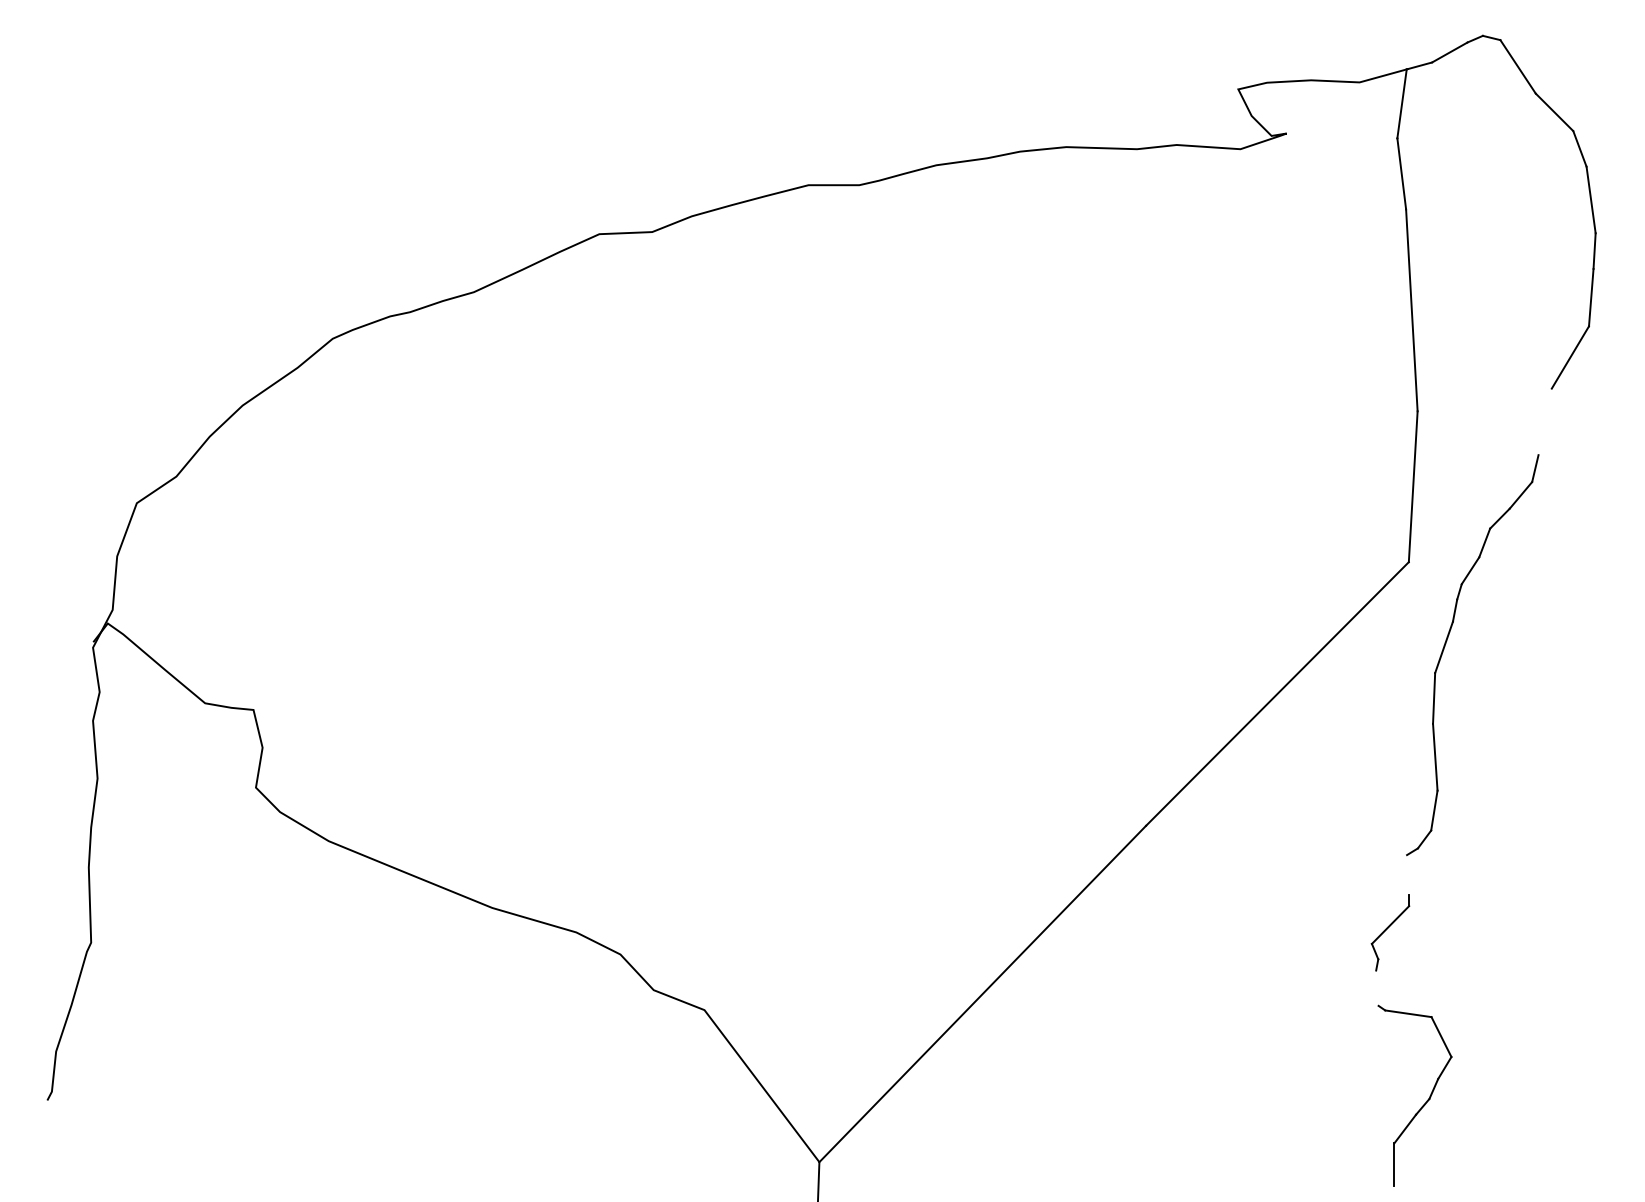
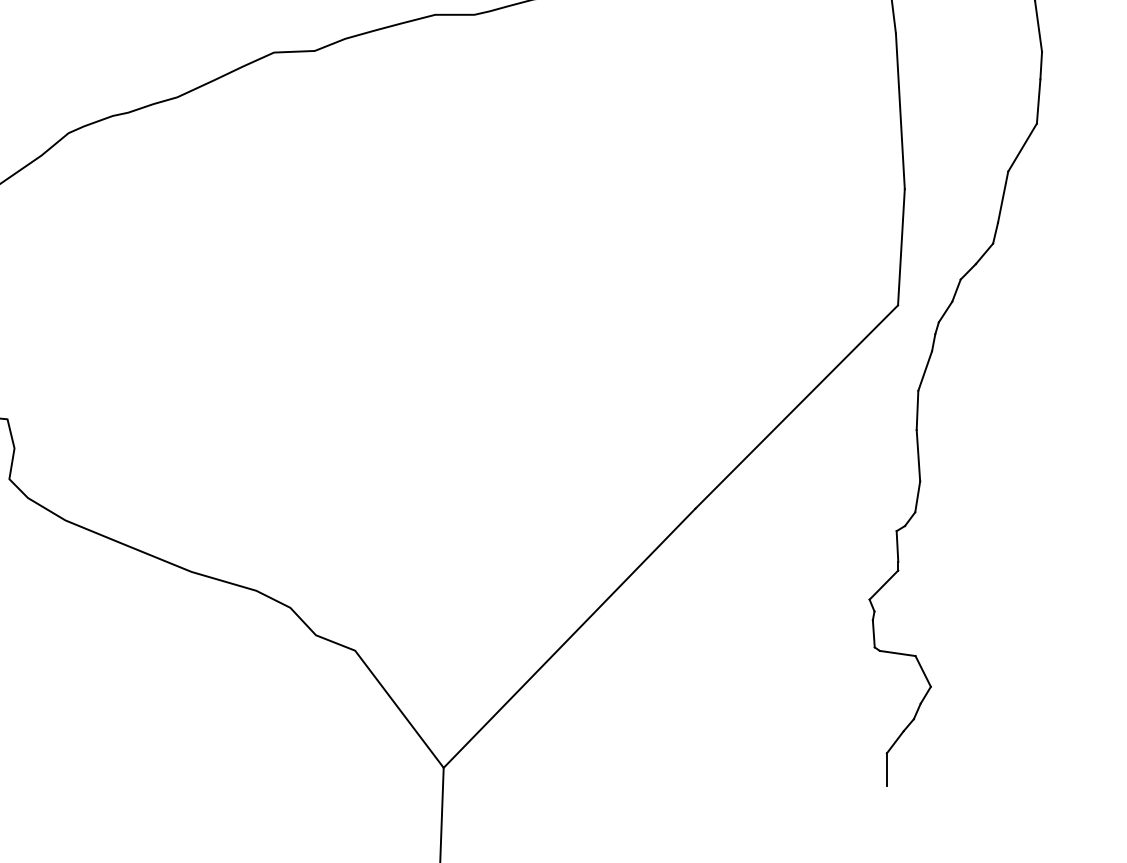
line: (1544, 421) -> (1002, 196), added
line: (1408, 874) -> (897, 546), added
line: (1377, 987) -> (873, 633), added

